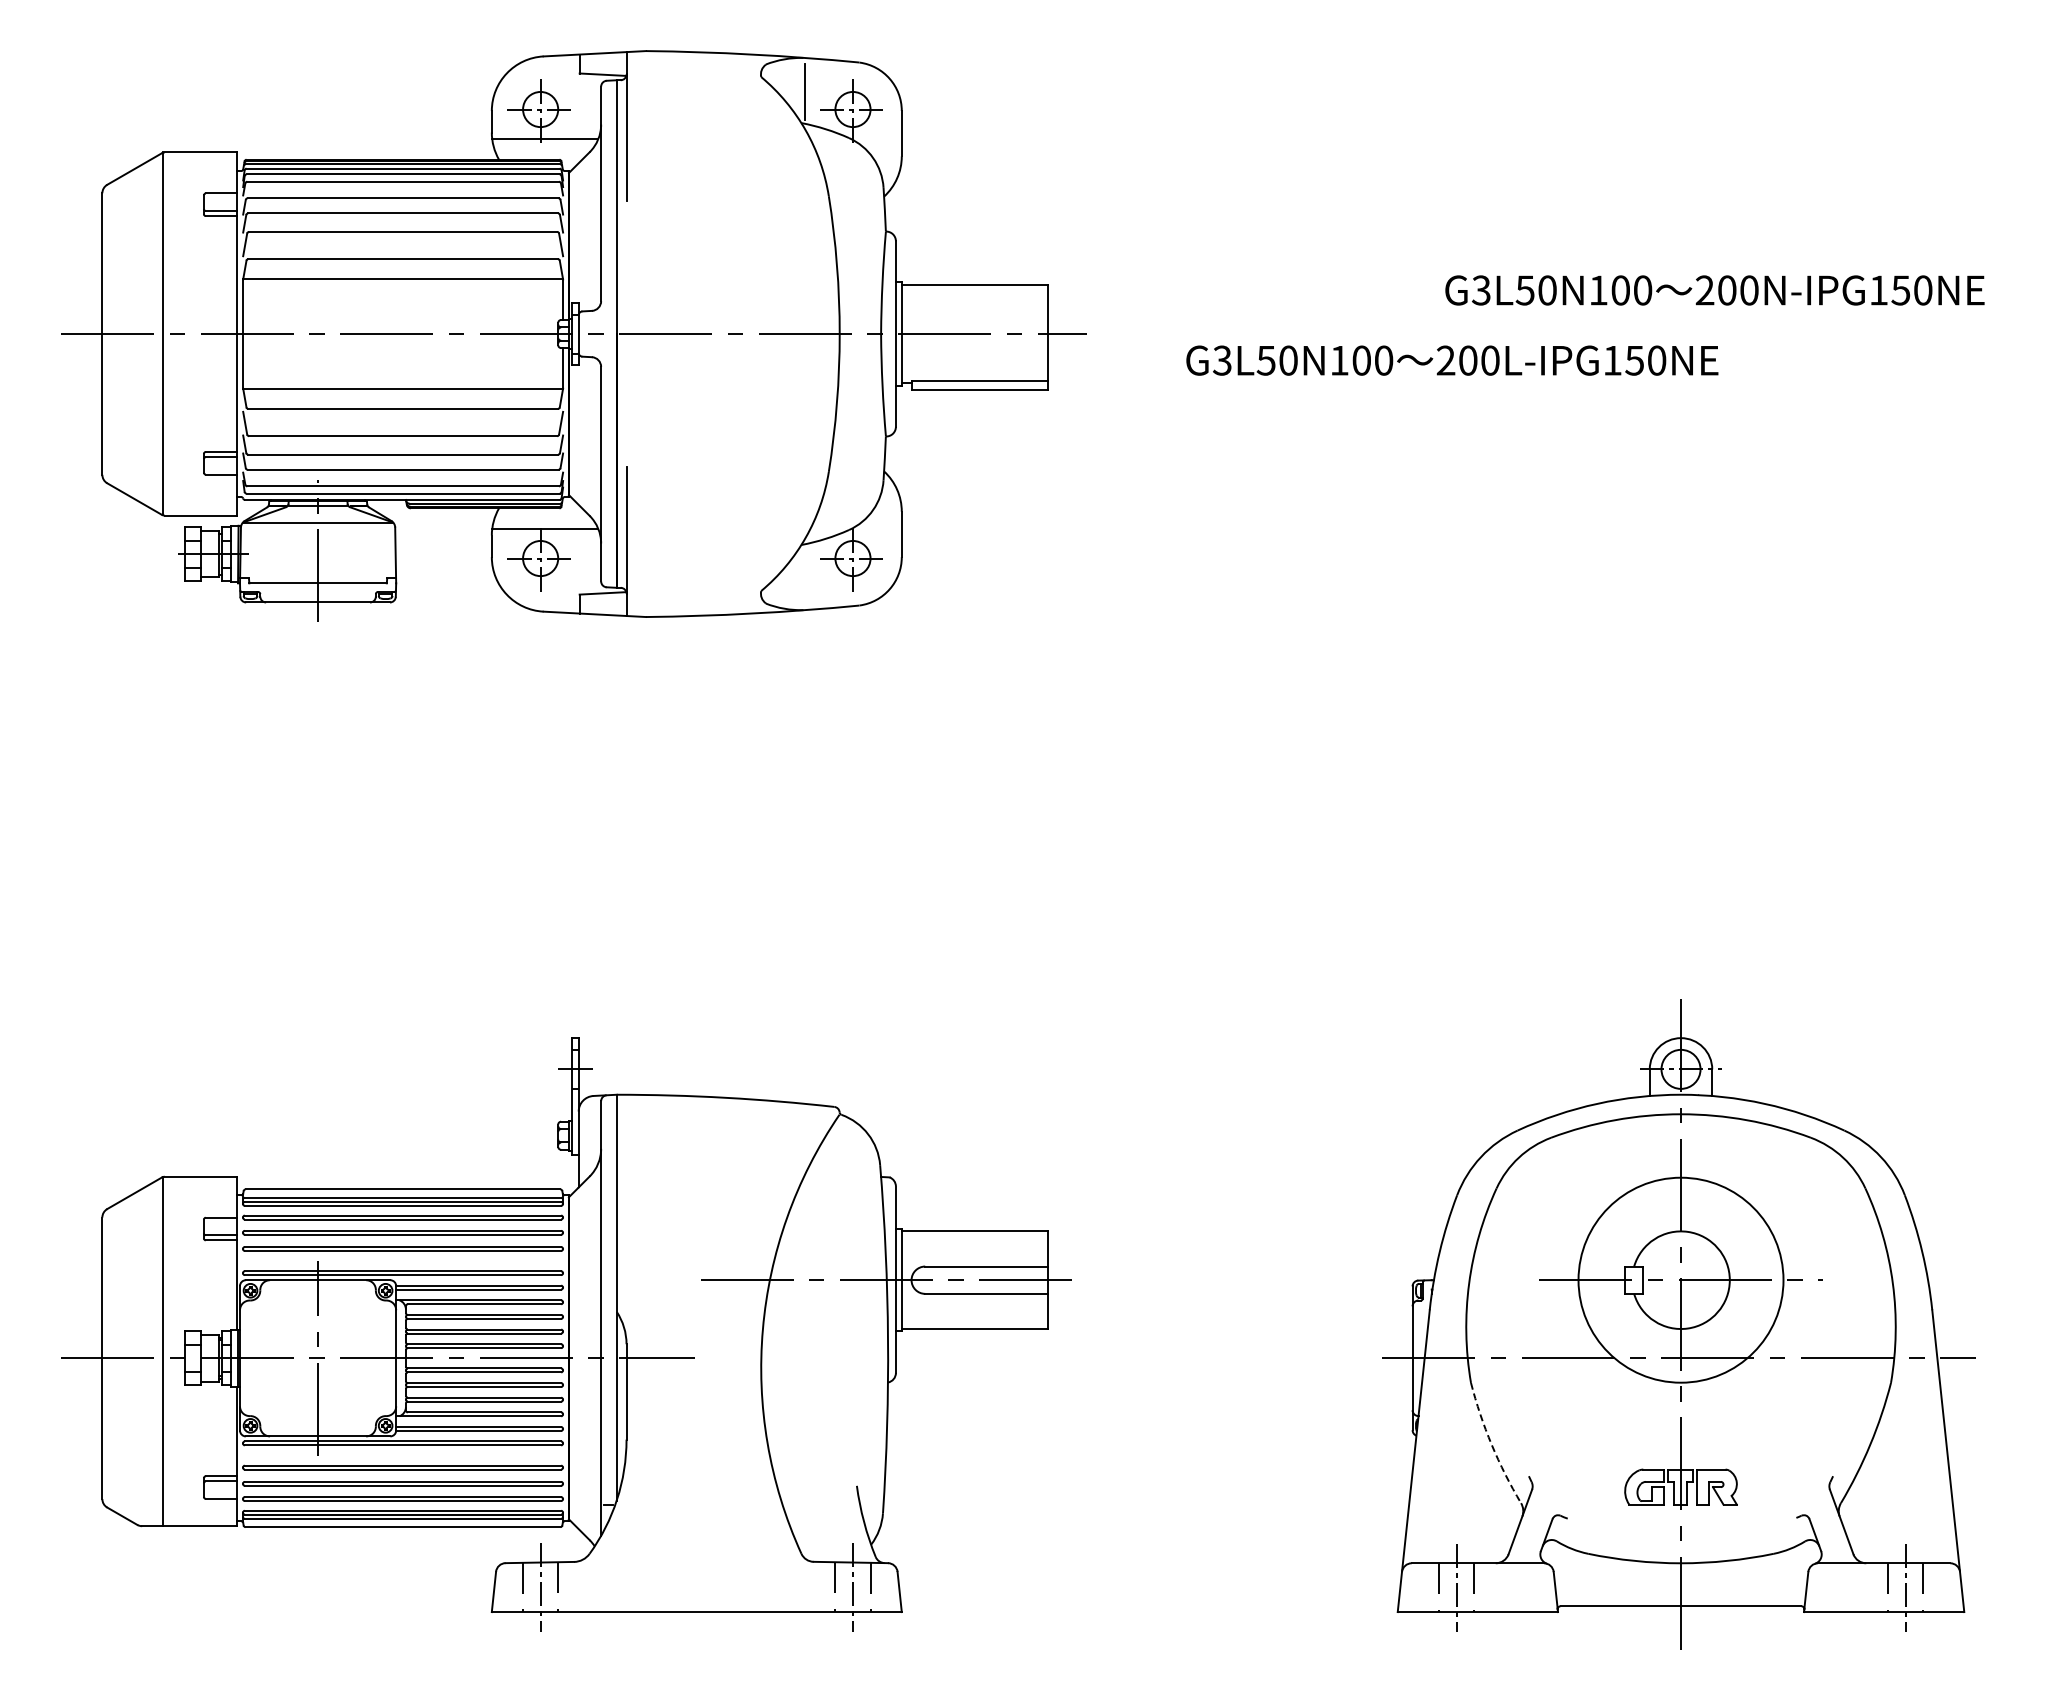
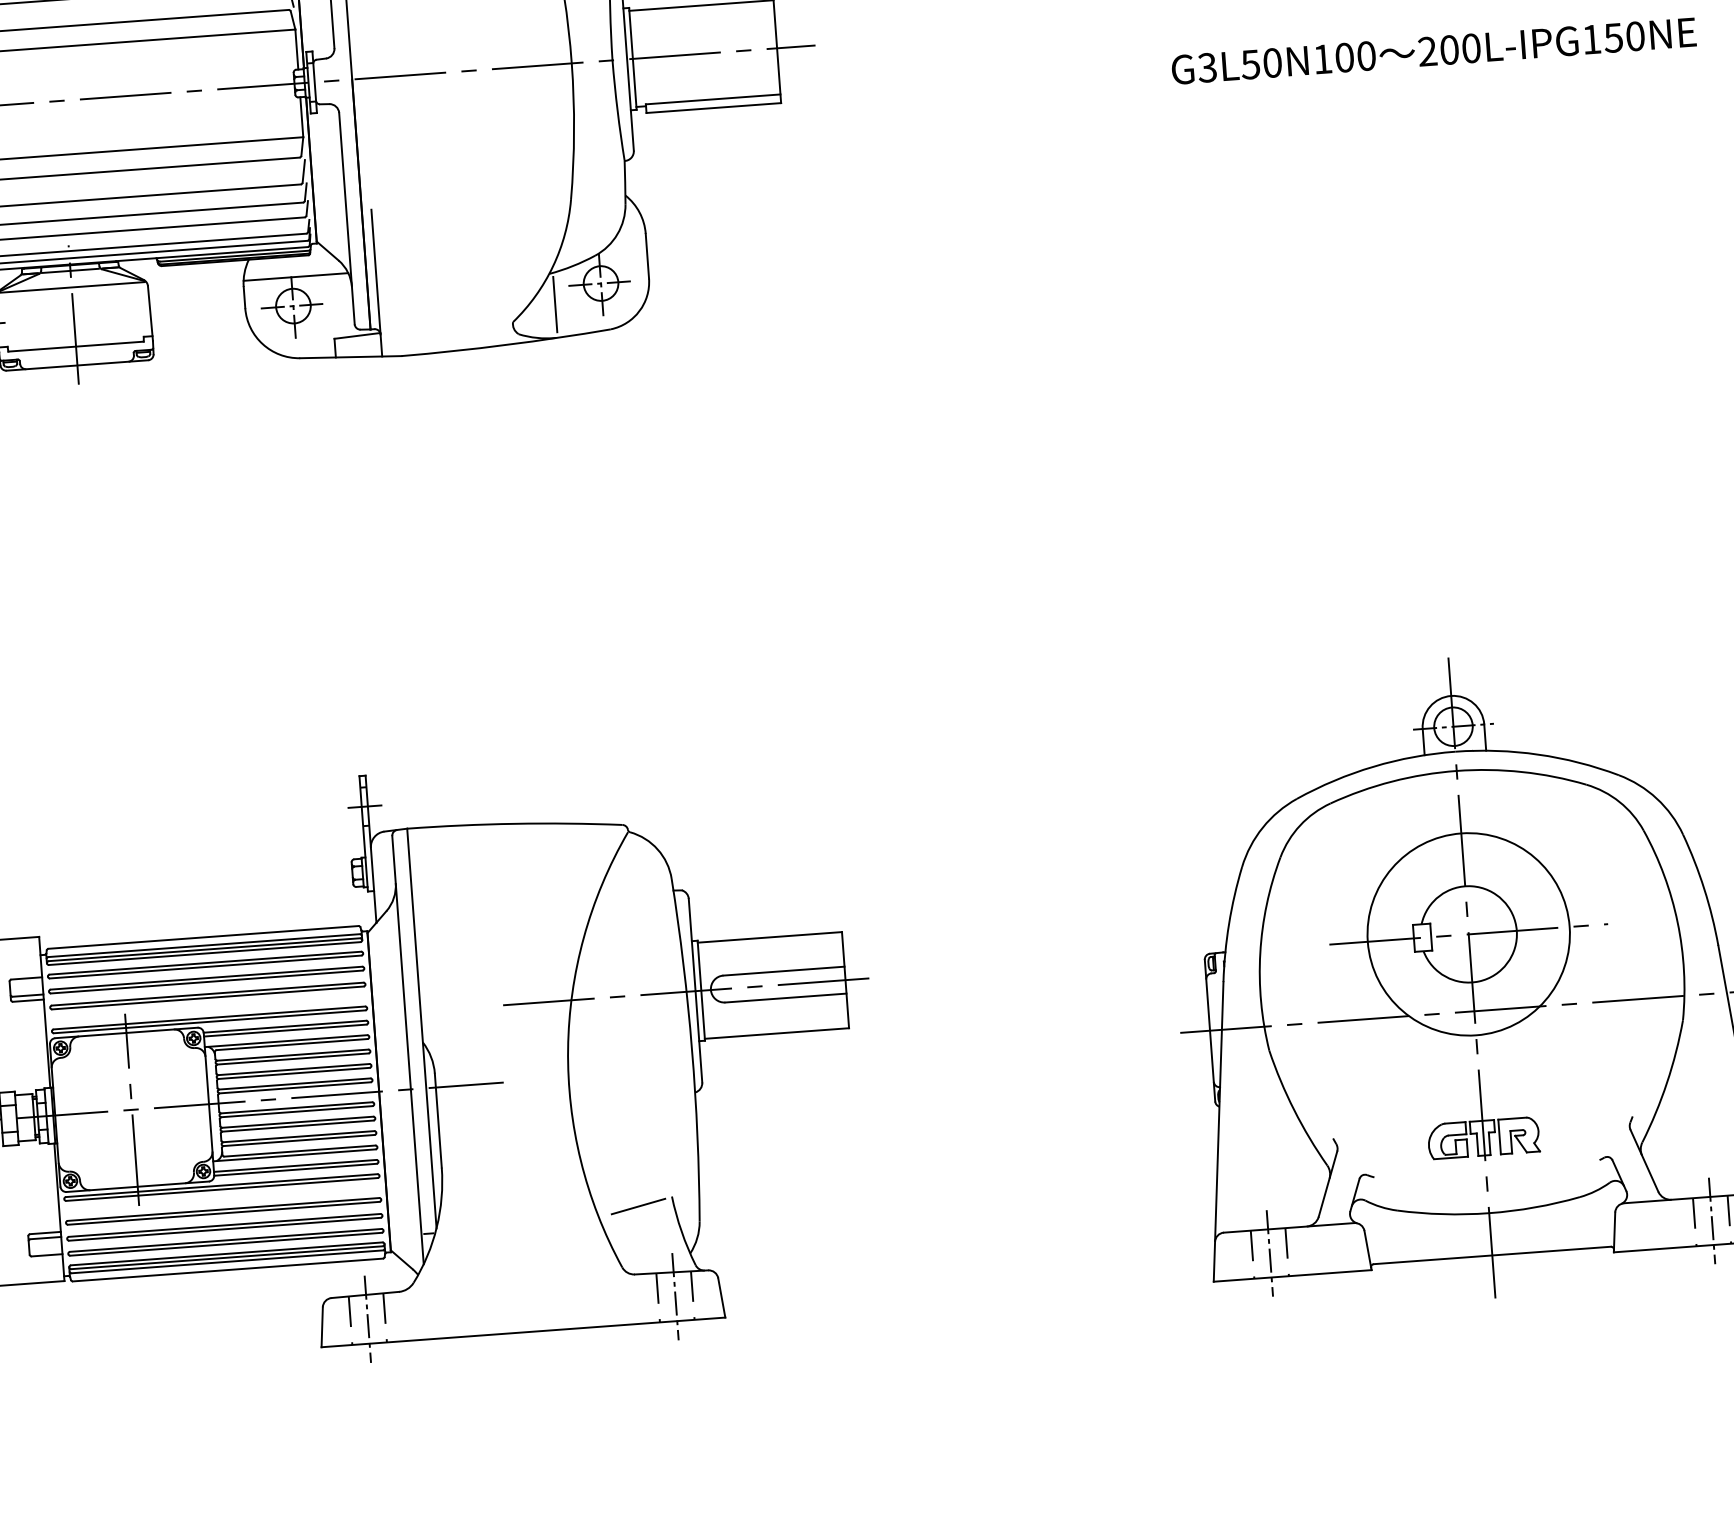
text: (1452, 360) -> (1434, 51), moved
line: (805, 576) -> (555, 304), added
arc: (1491, 1444) -> (1293, 1109), dashed -> solid
line: (821, 1493) -> (637, 1206), added

